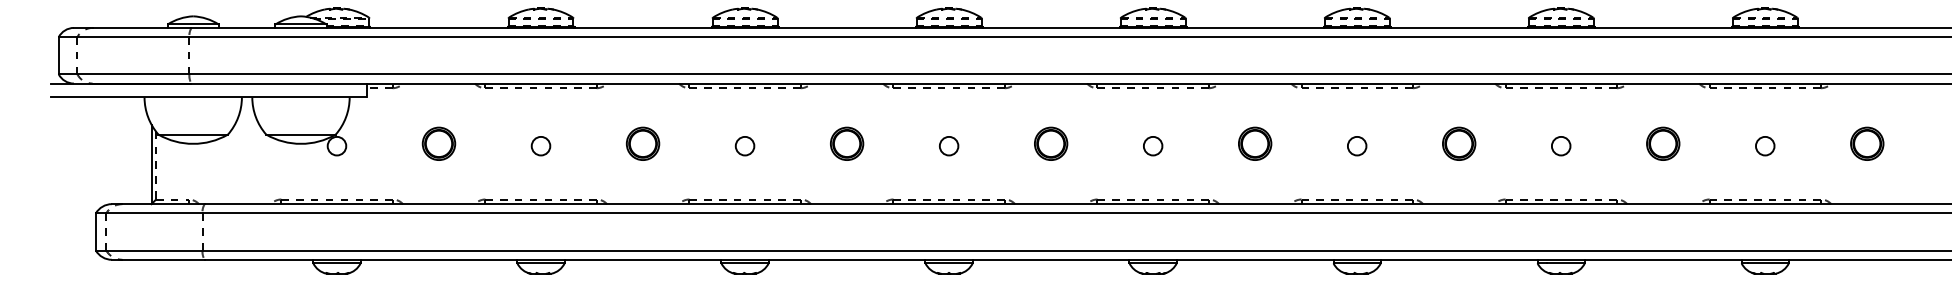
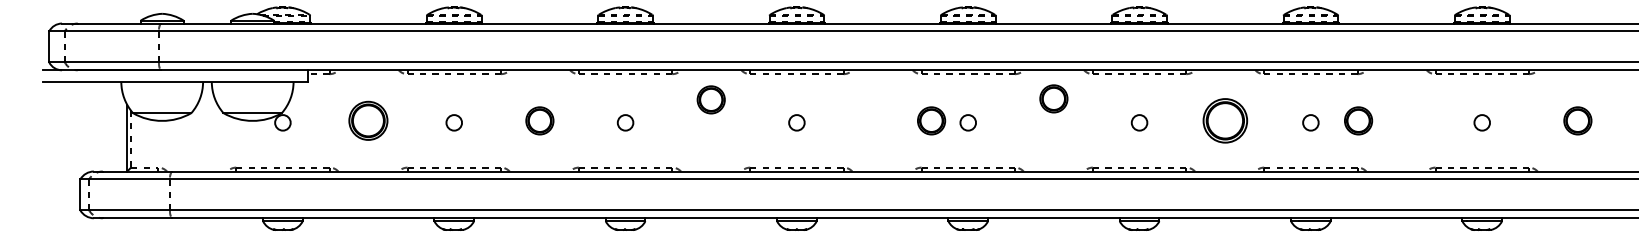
part: (438, 143) -> (368, 120), size x1.4
part: (846, 143) -> (710, 99), moved
part: (1051, 143) -> (931, 120), moved
part: (1254, 143) -> (1053, 98), moved
part: (1458, 143) -> (1224, 120), size x1.6
part: (1663, 143) -> (1358, 120), moved
part: (1866, 143) -> (1577, 120), moved

